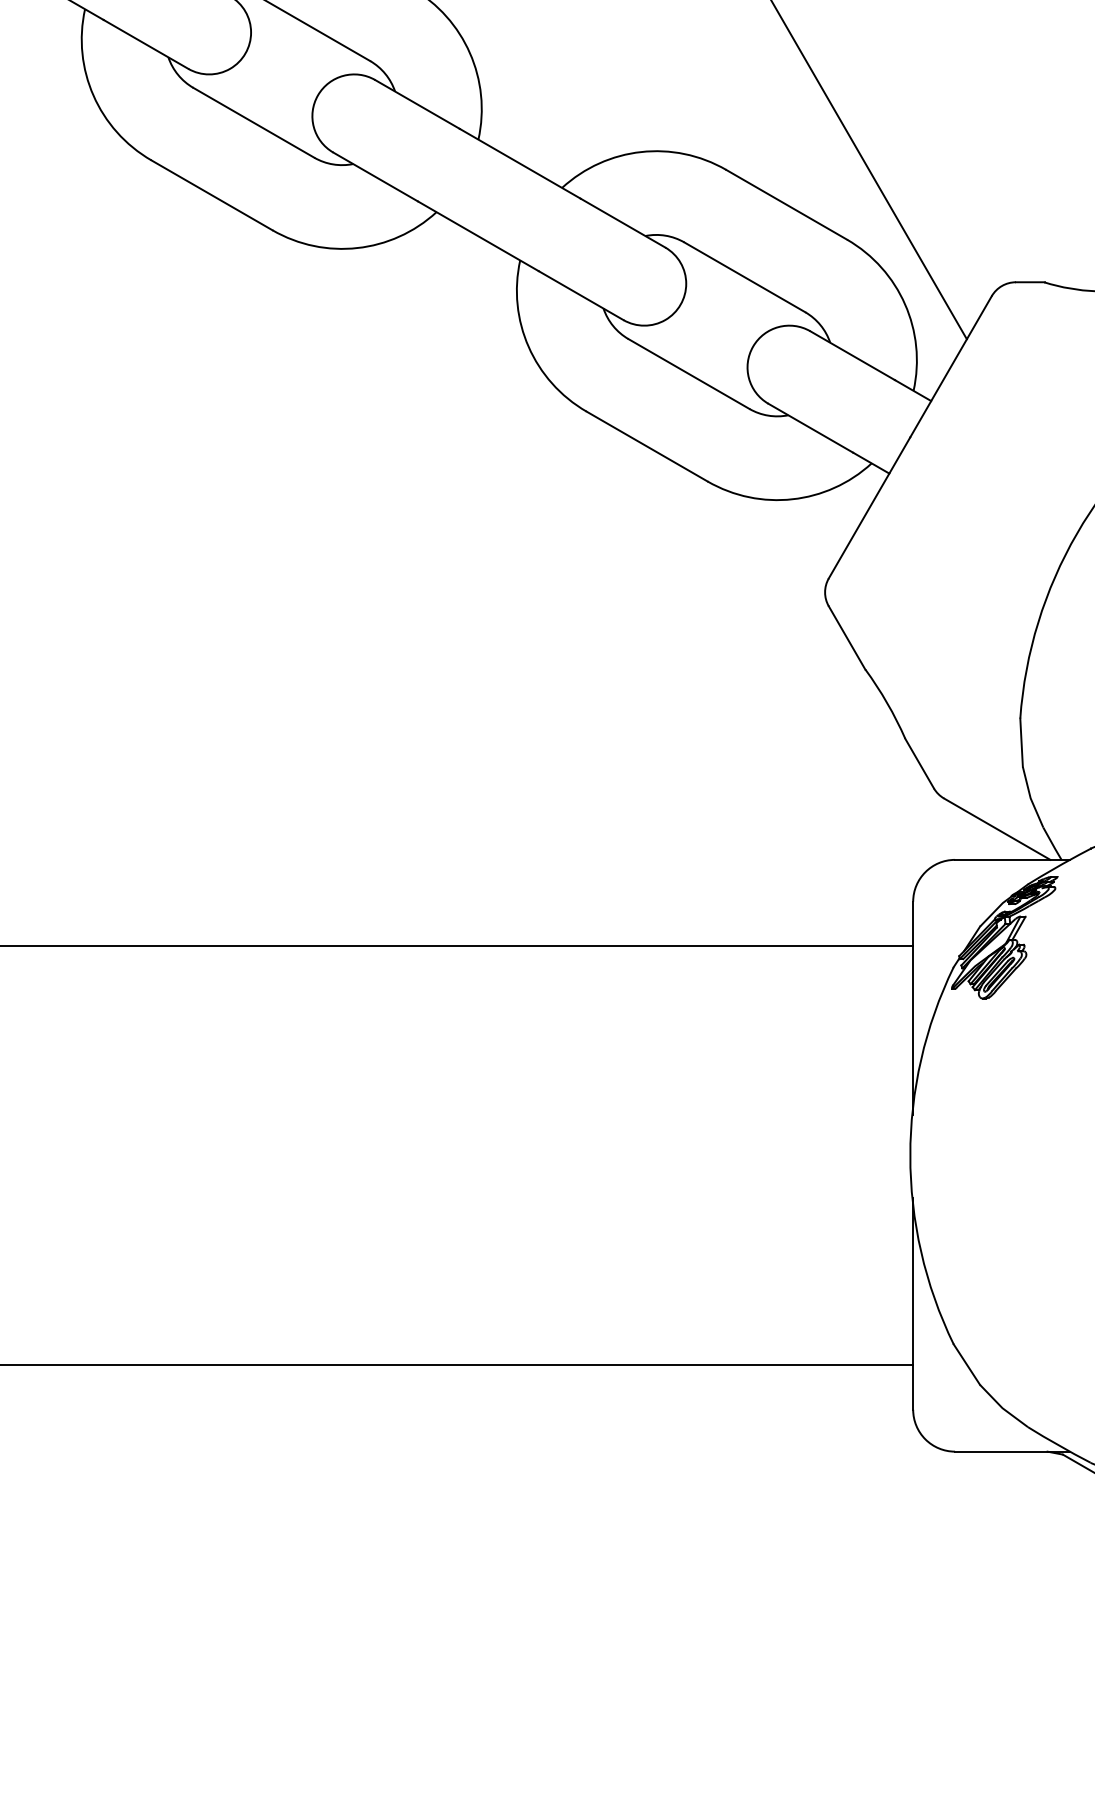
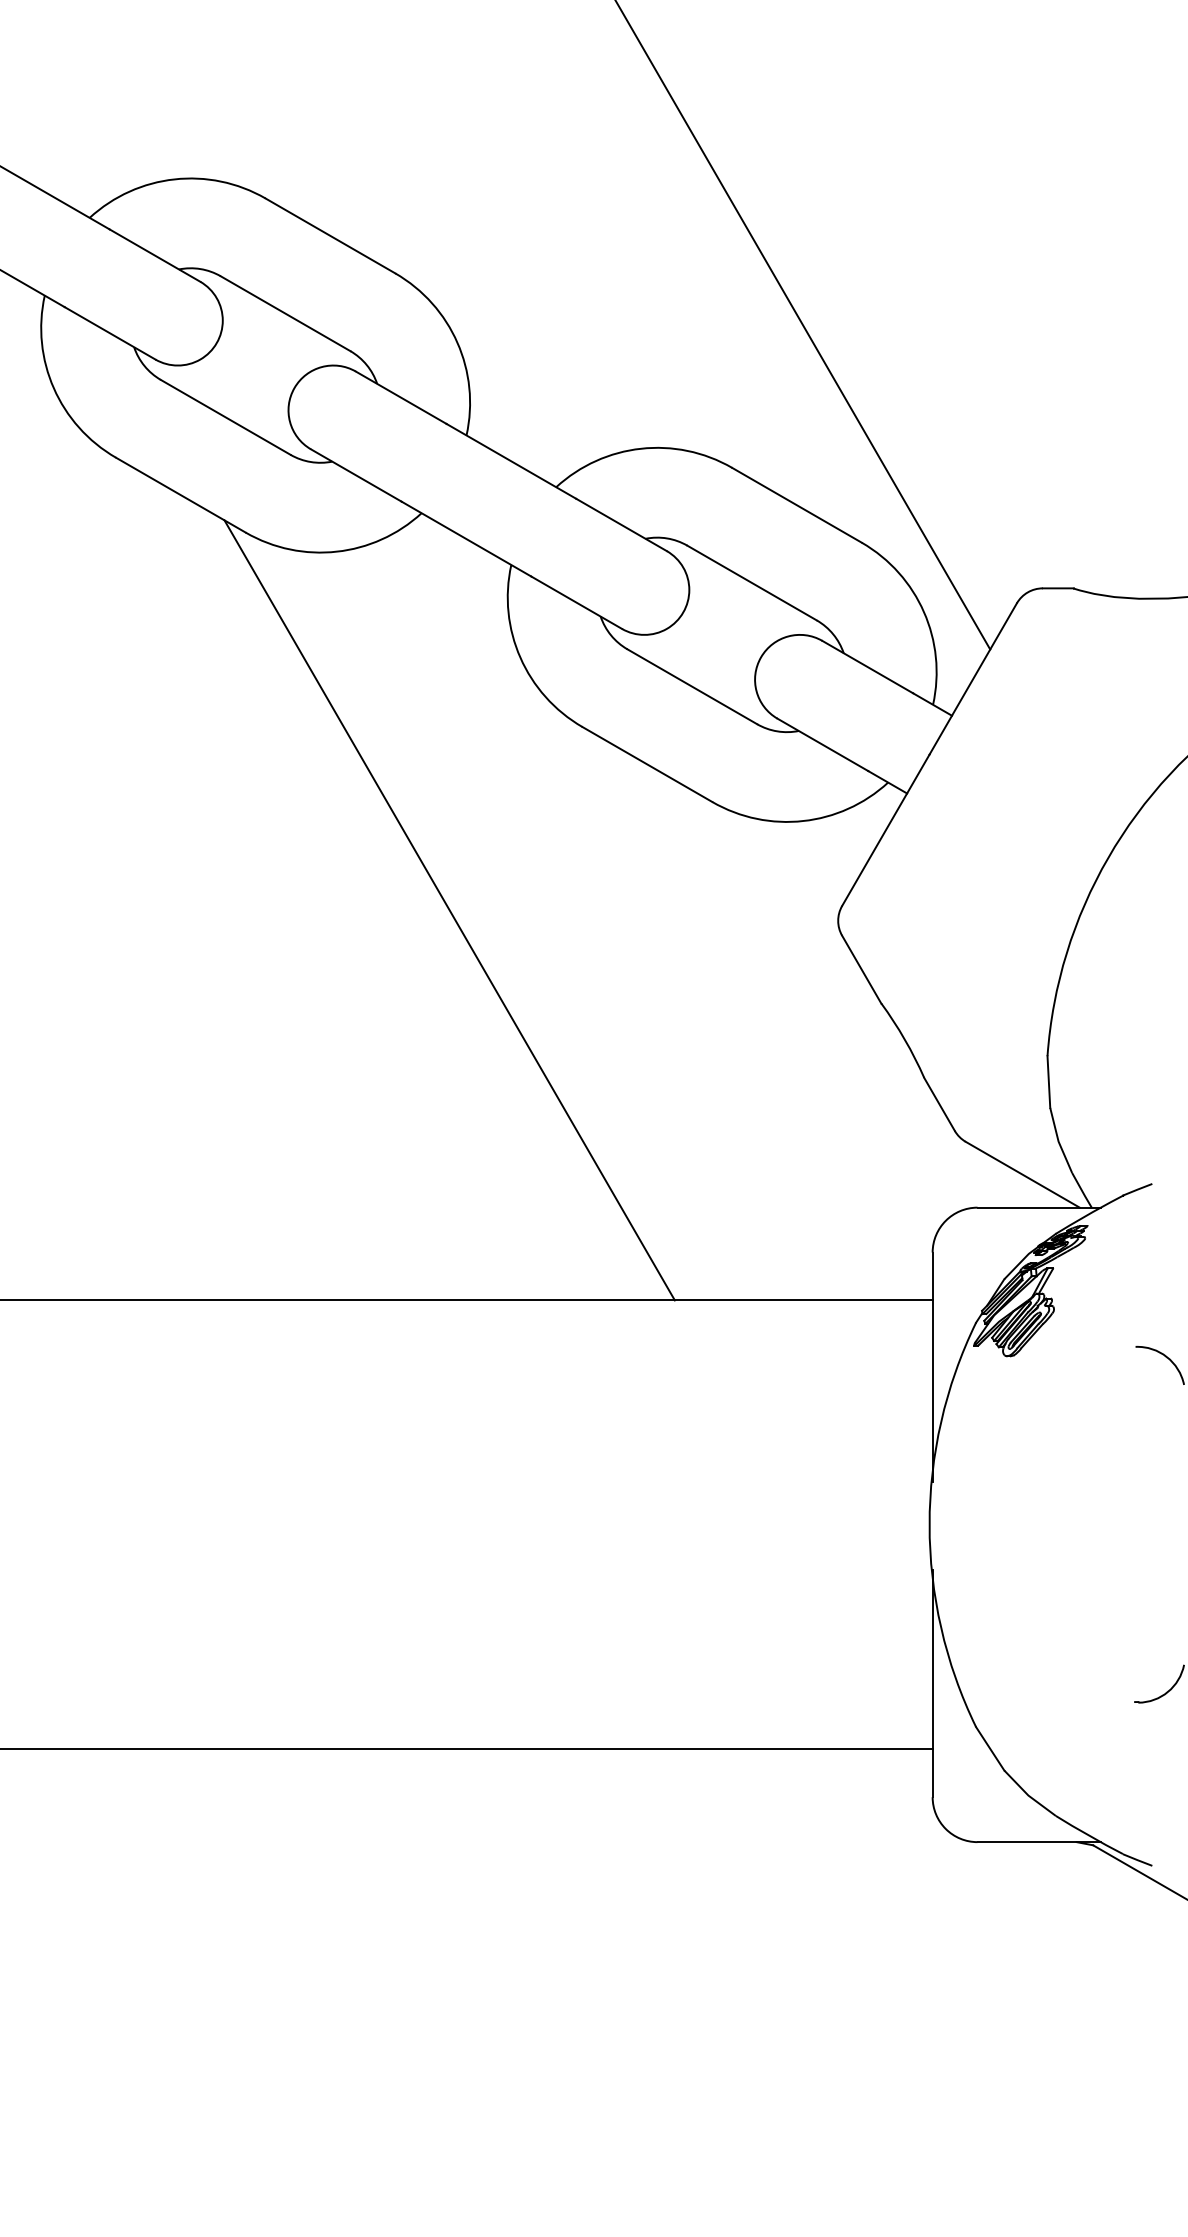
line: (462, 582) -> (449, 910), added

